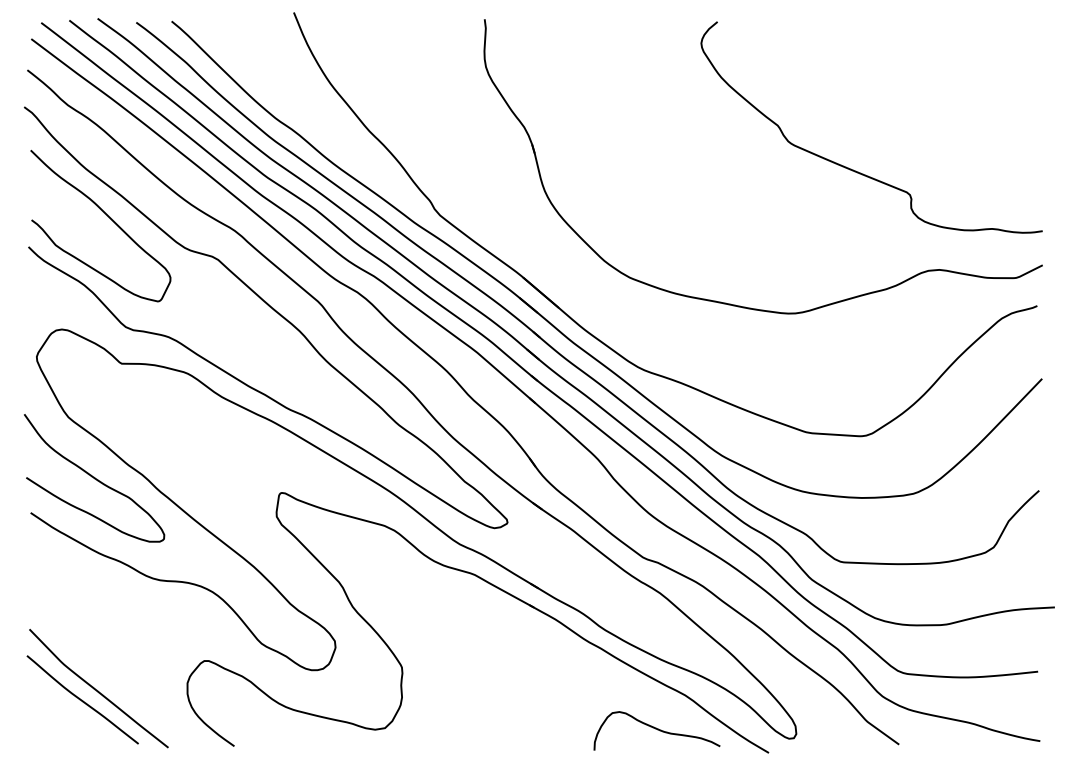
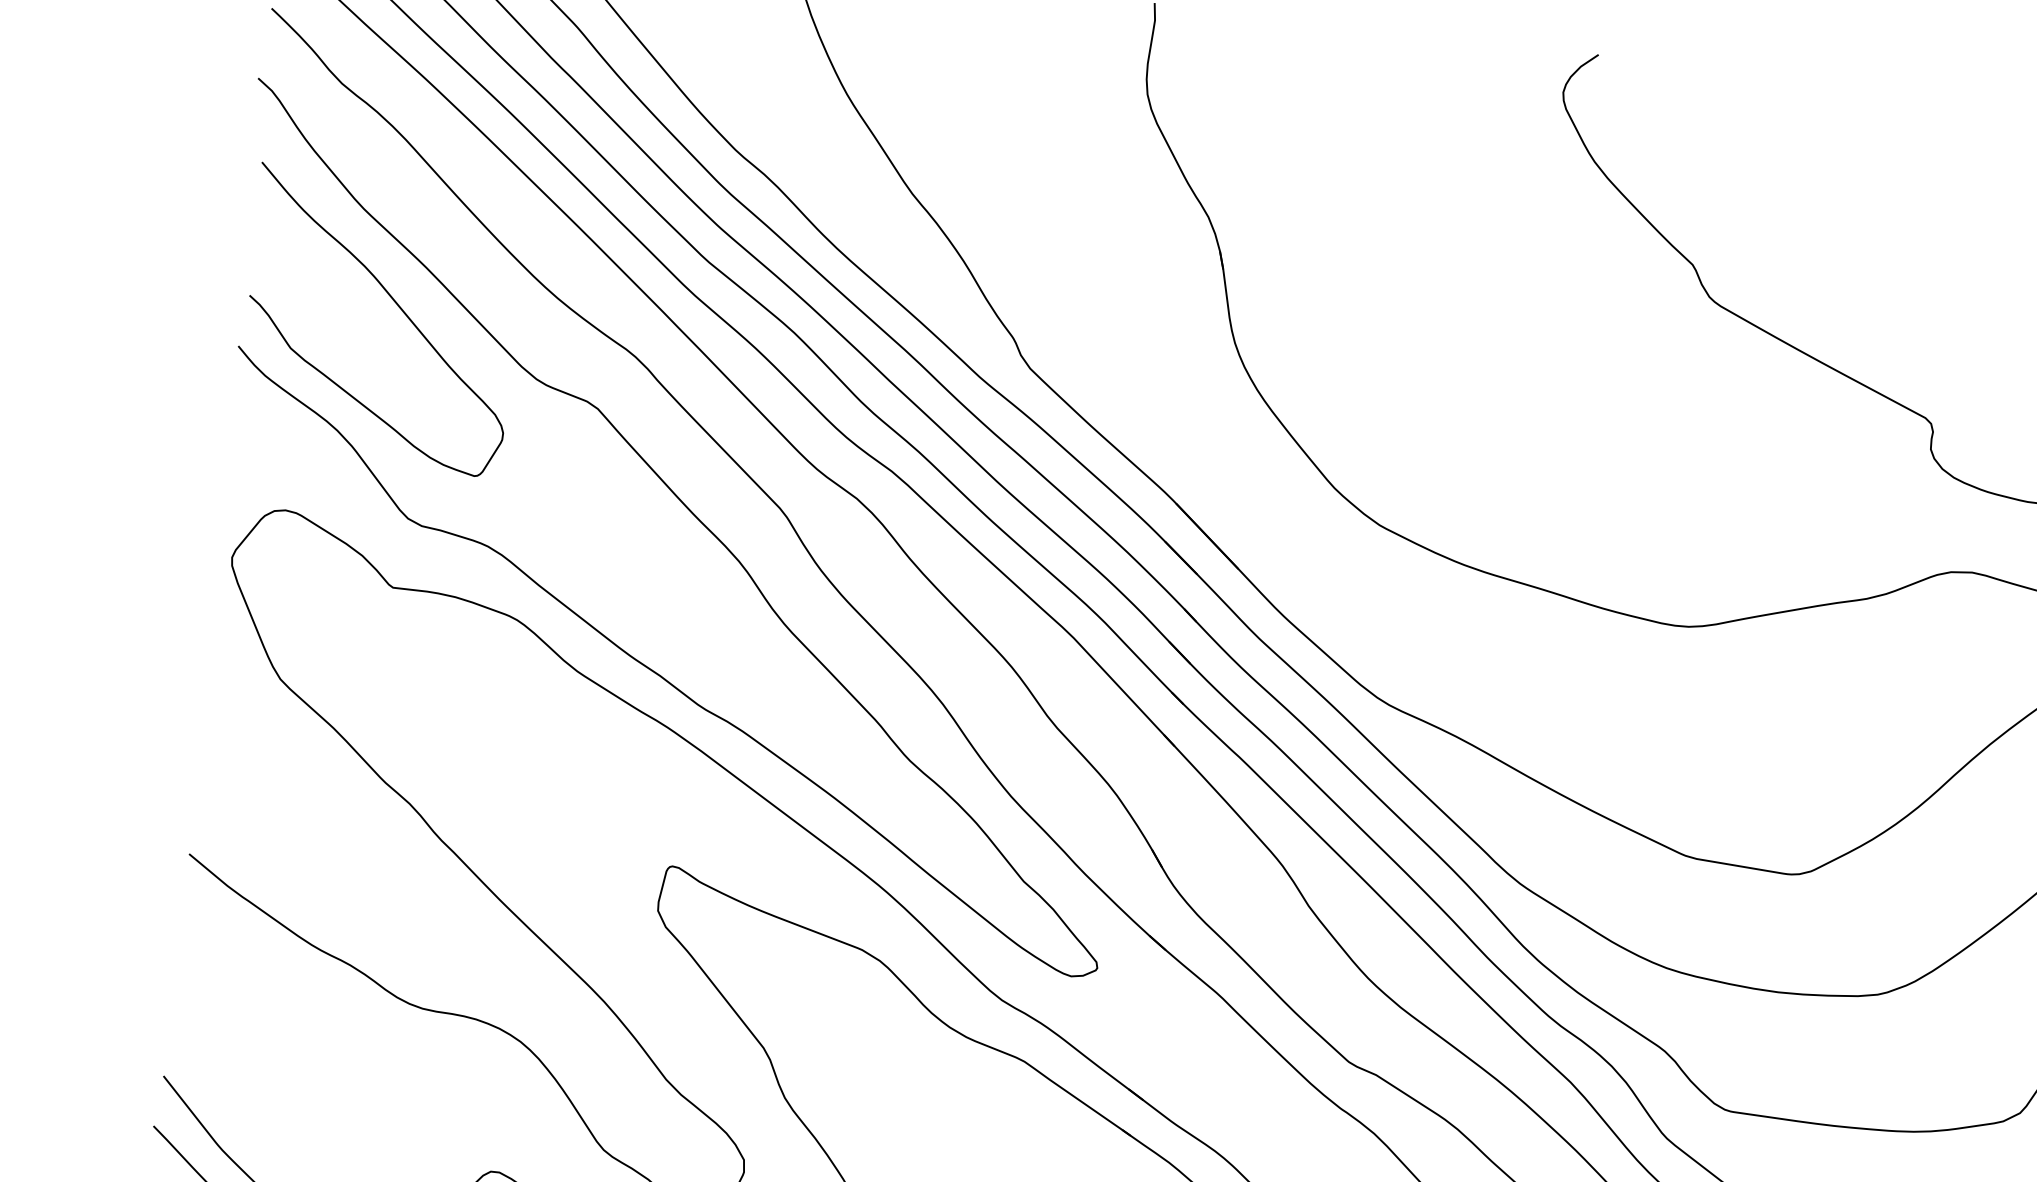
curve: (94, 478) -> (317, 801), removed

